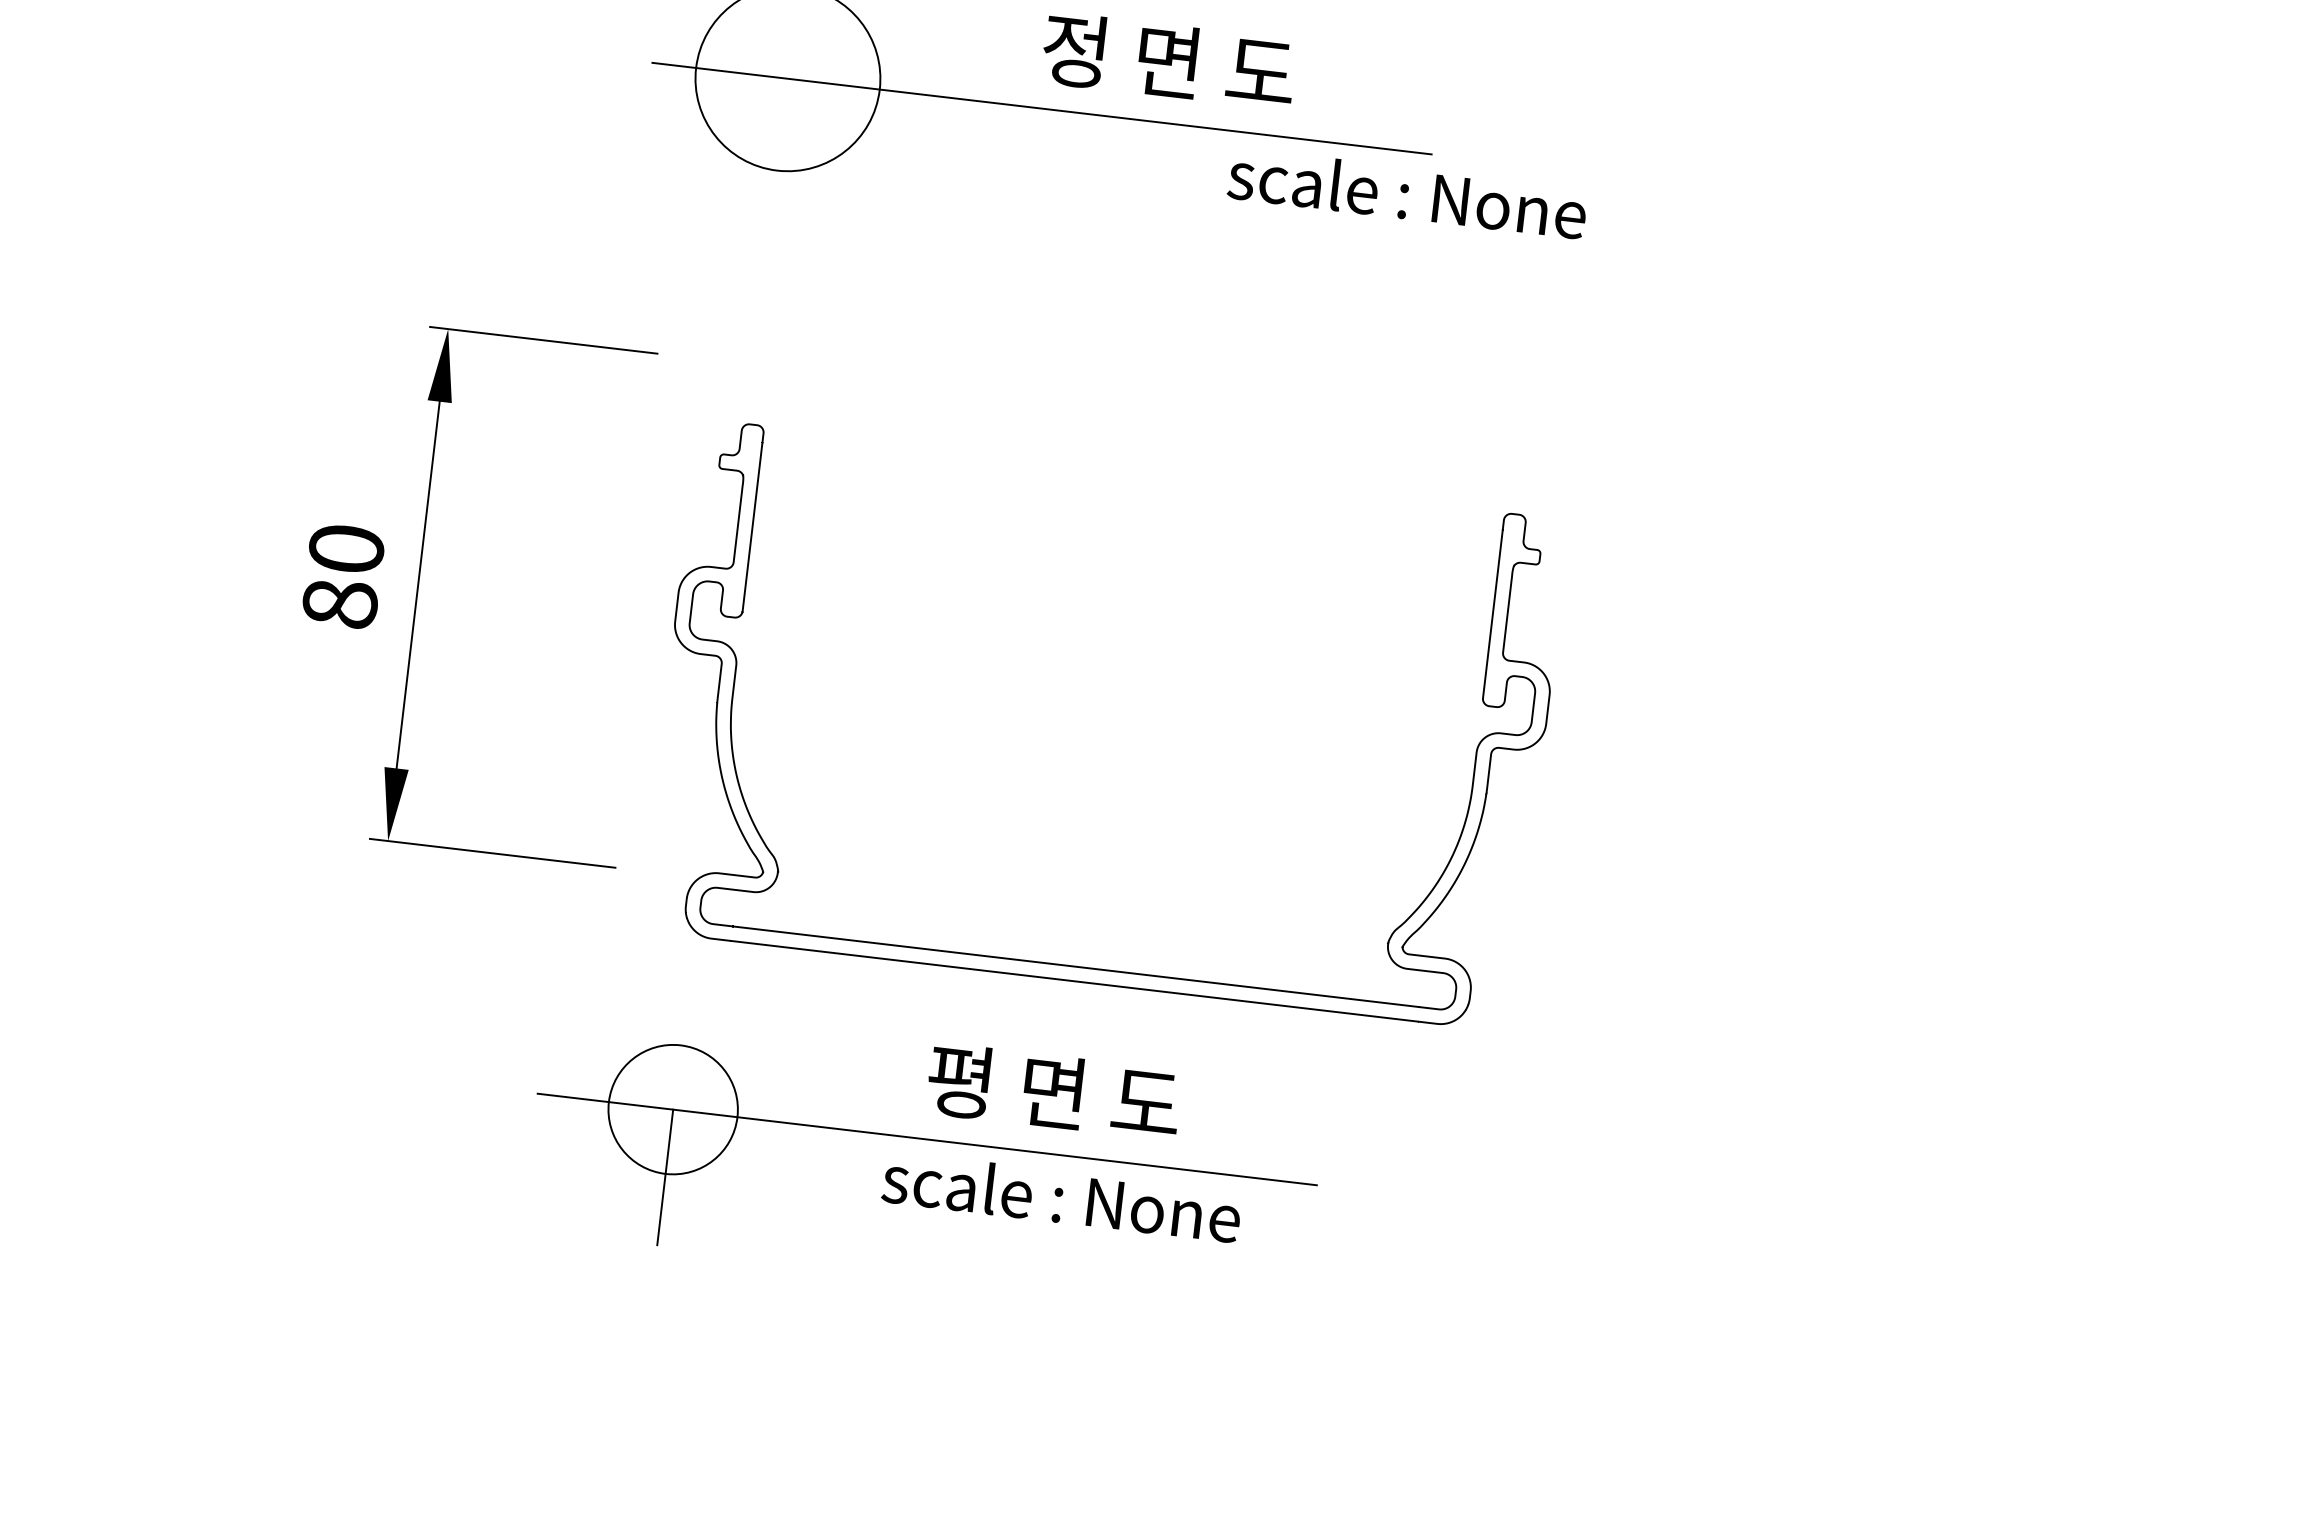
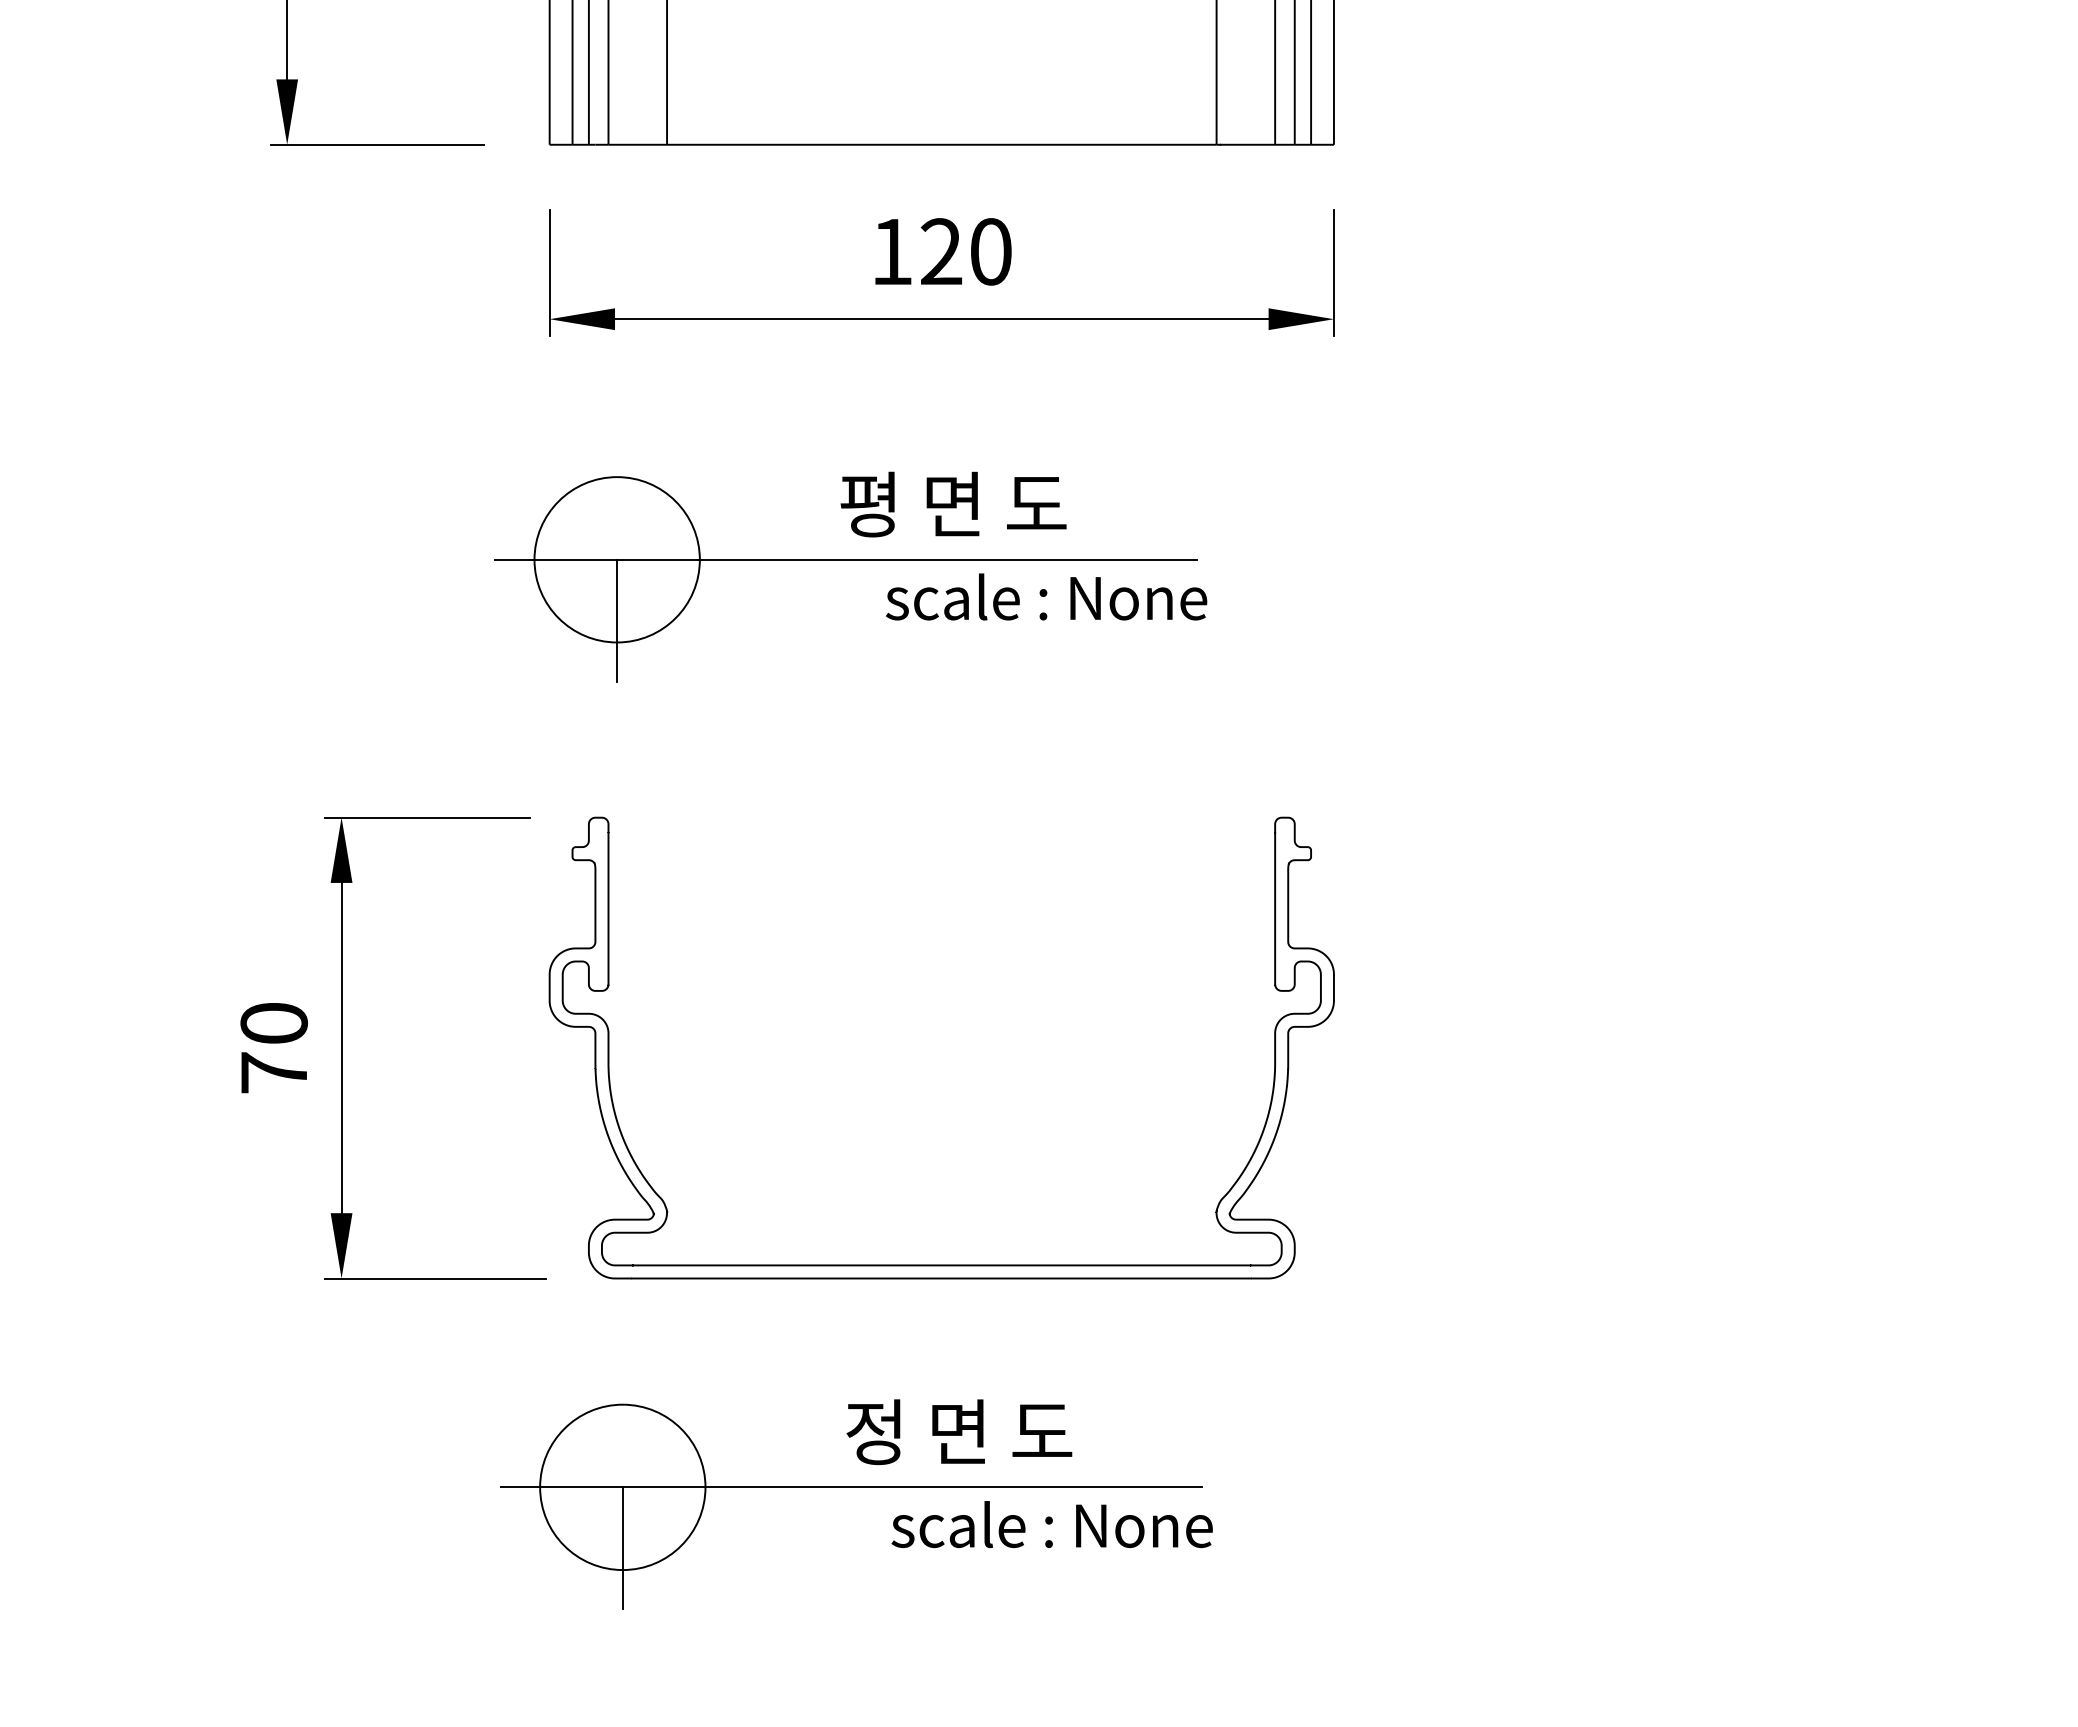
text: (1073, 50) -> (867, 504), 정 면 도 -> 평 면 도
line: (780, 146) -> (617, 620), added
text: (1407, 192) -> (1046, 596), moved
text: (340, 603) -> (274, 1072), 80 -> 70
part: (1075, 965) -> (941, 1264), moved
text: (958, 1080) -> (873, 1431), 평 면 도 -> 정 면 도
circle: (672, 1109) -> (622, 1487), size x1.43
text: (1061, 1197) -> (1051, 1524), moved

